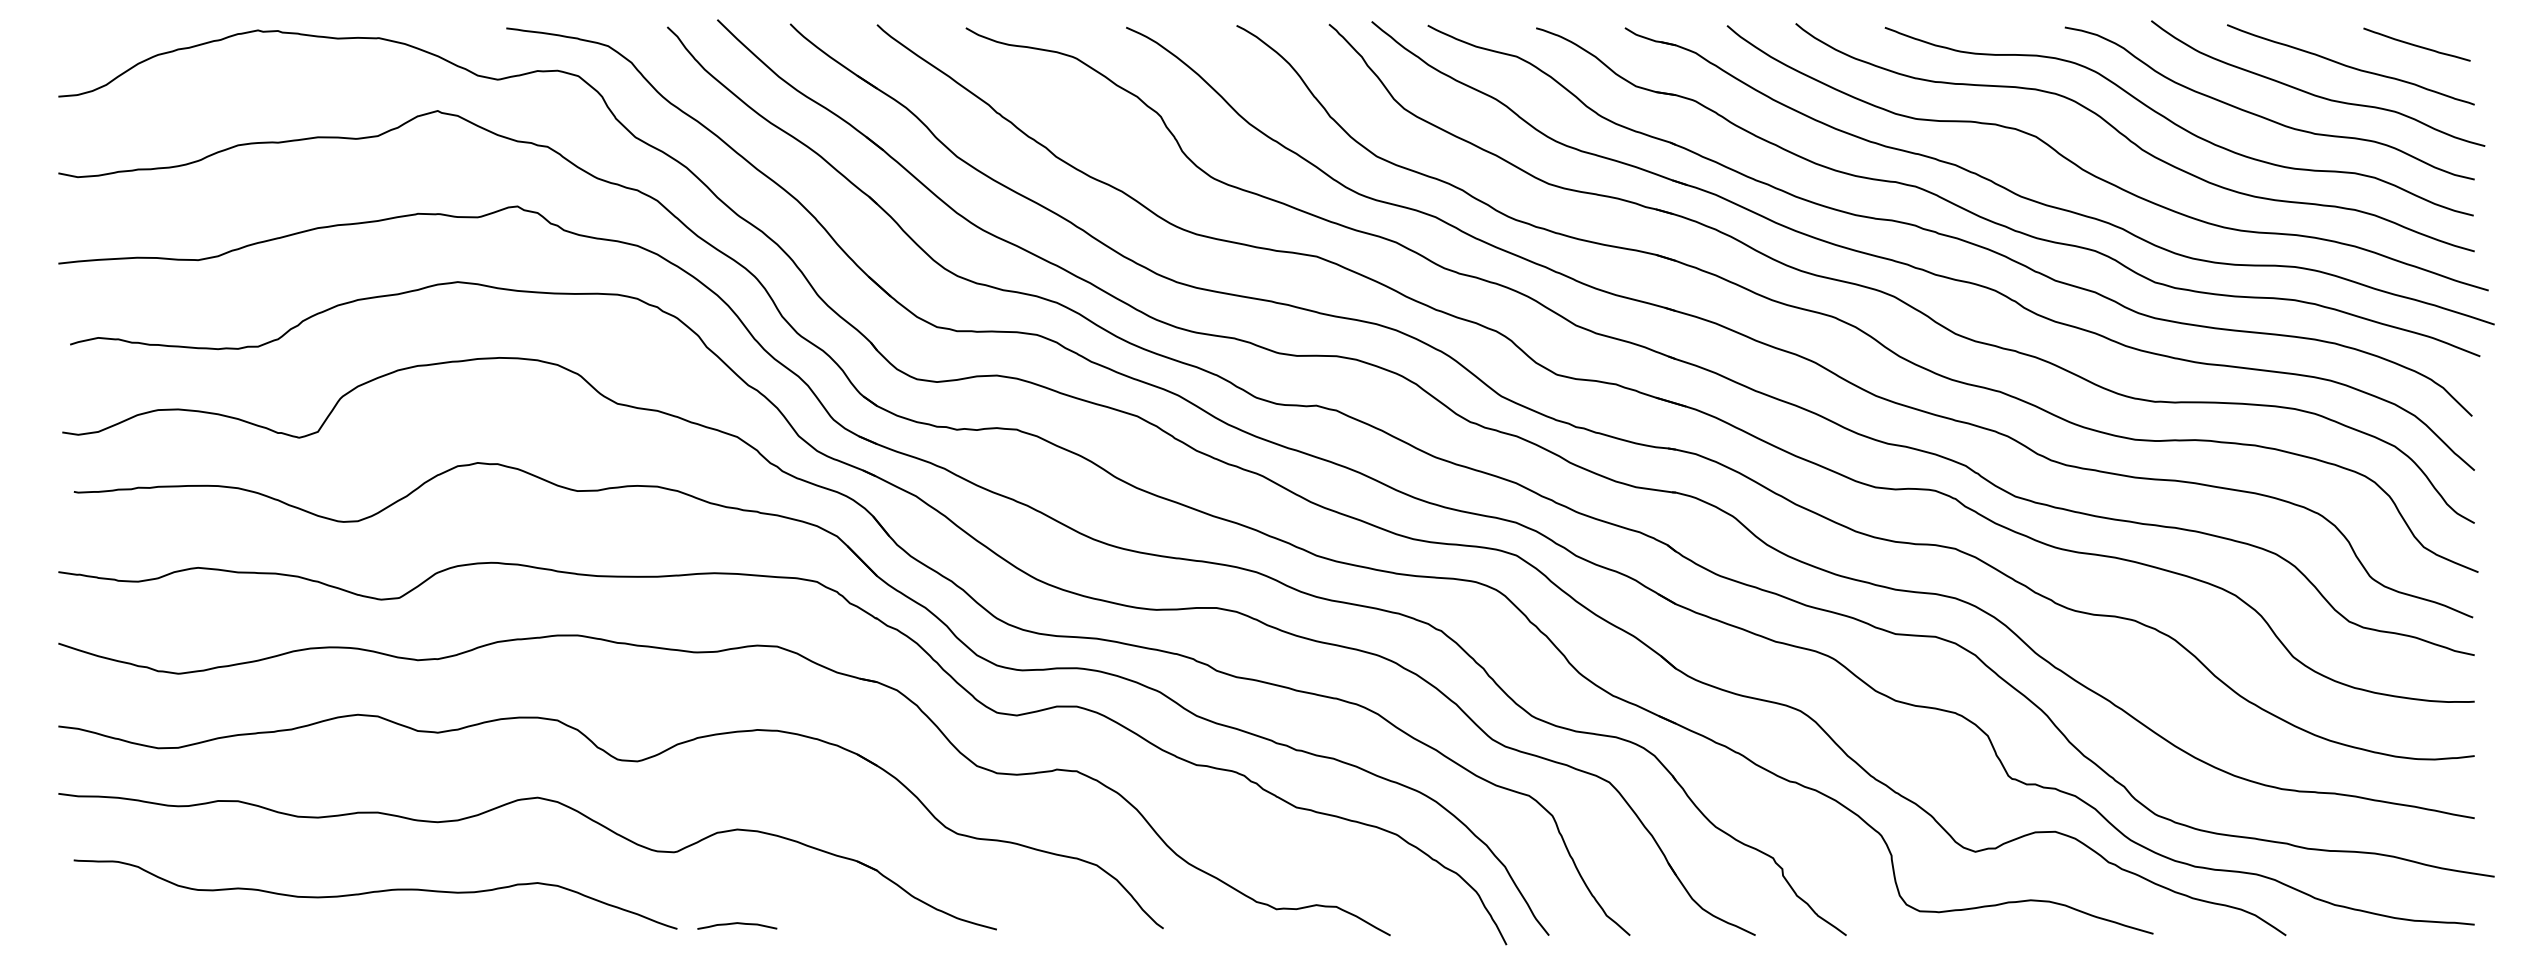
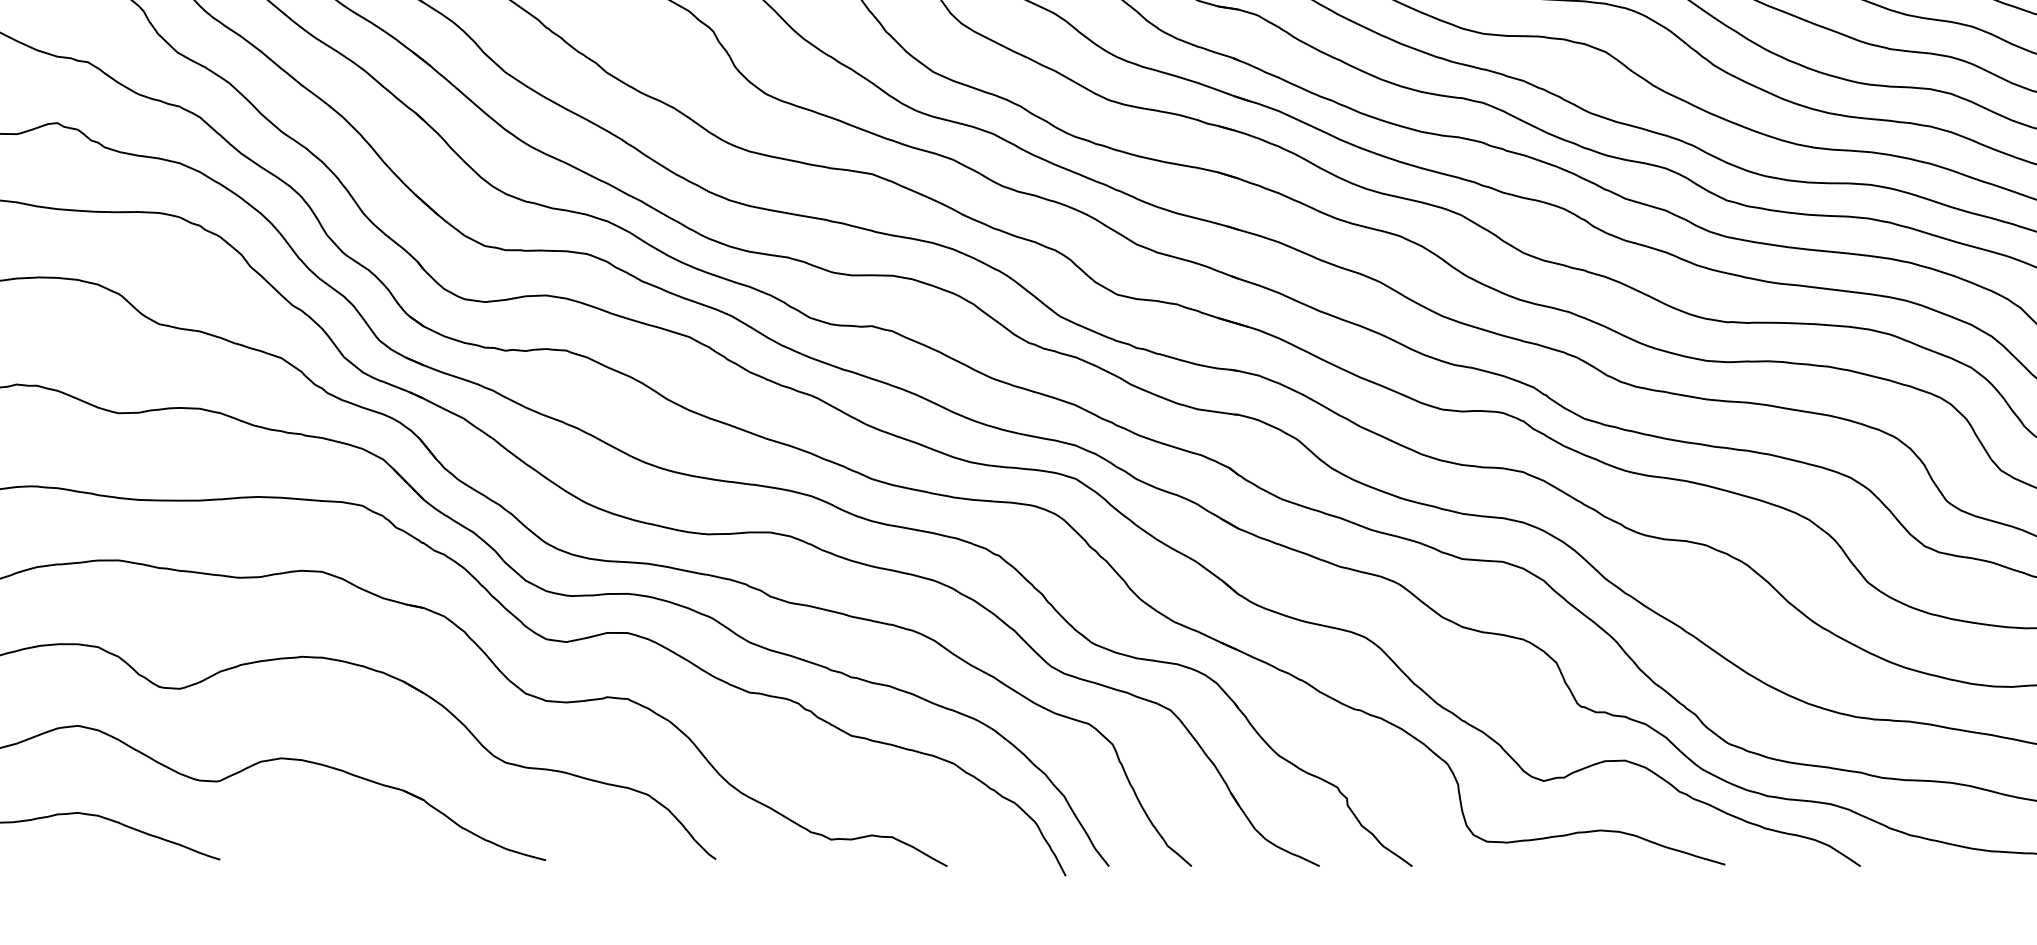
curve: (736, 924) -> (280, 855), removed

